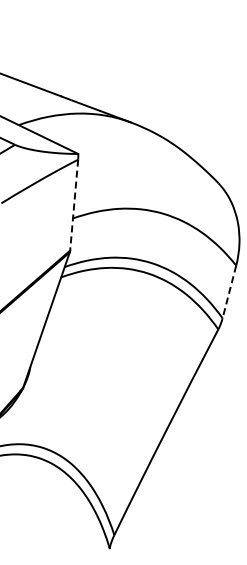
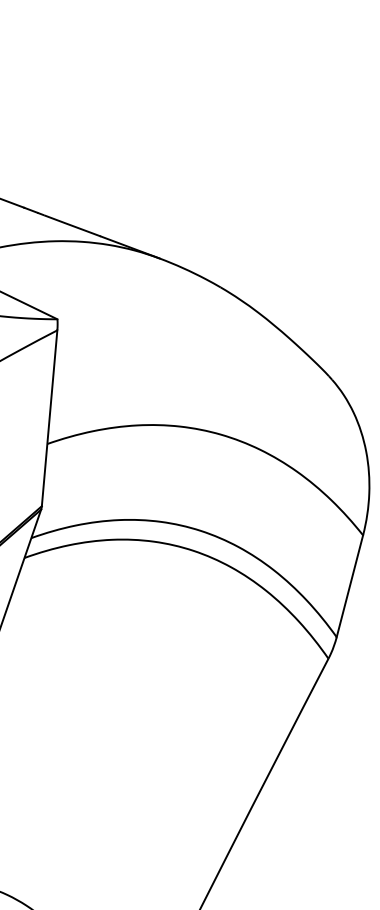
line: (74, 205) -> (50, 418), dashed -> solid
line: (229, 292) -> (350, 587), dashed -> solid

